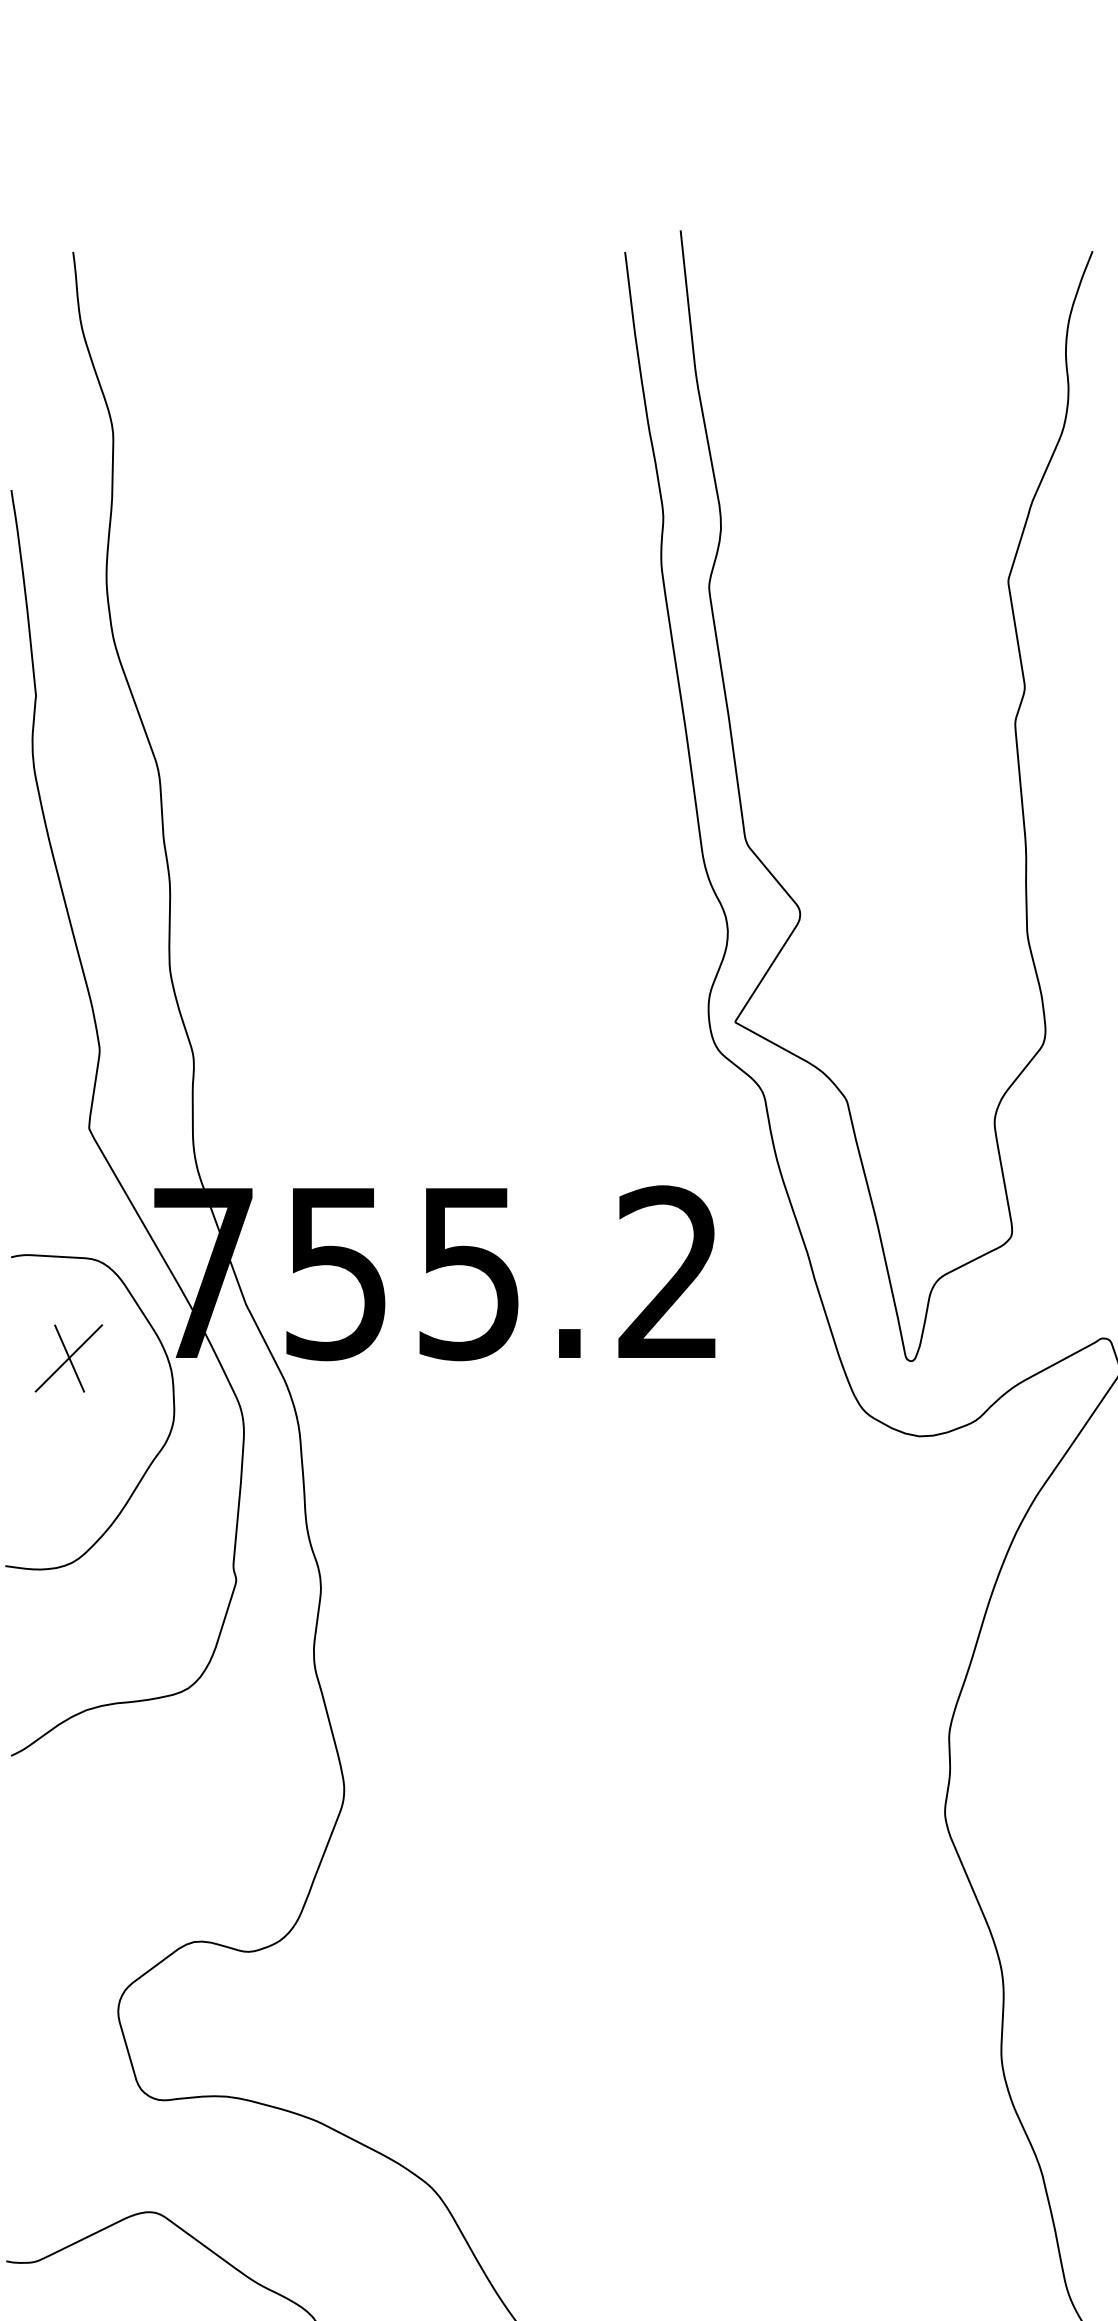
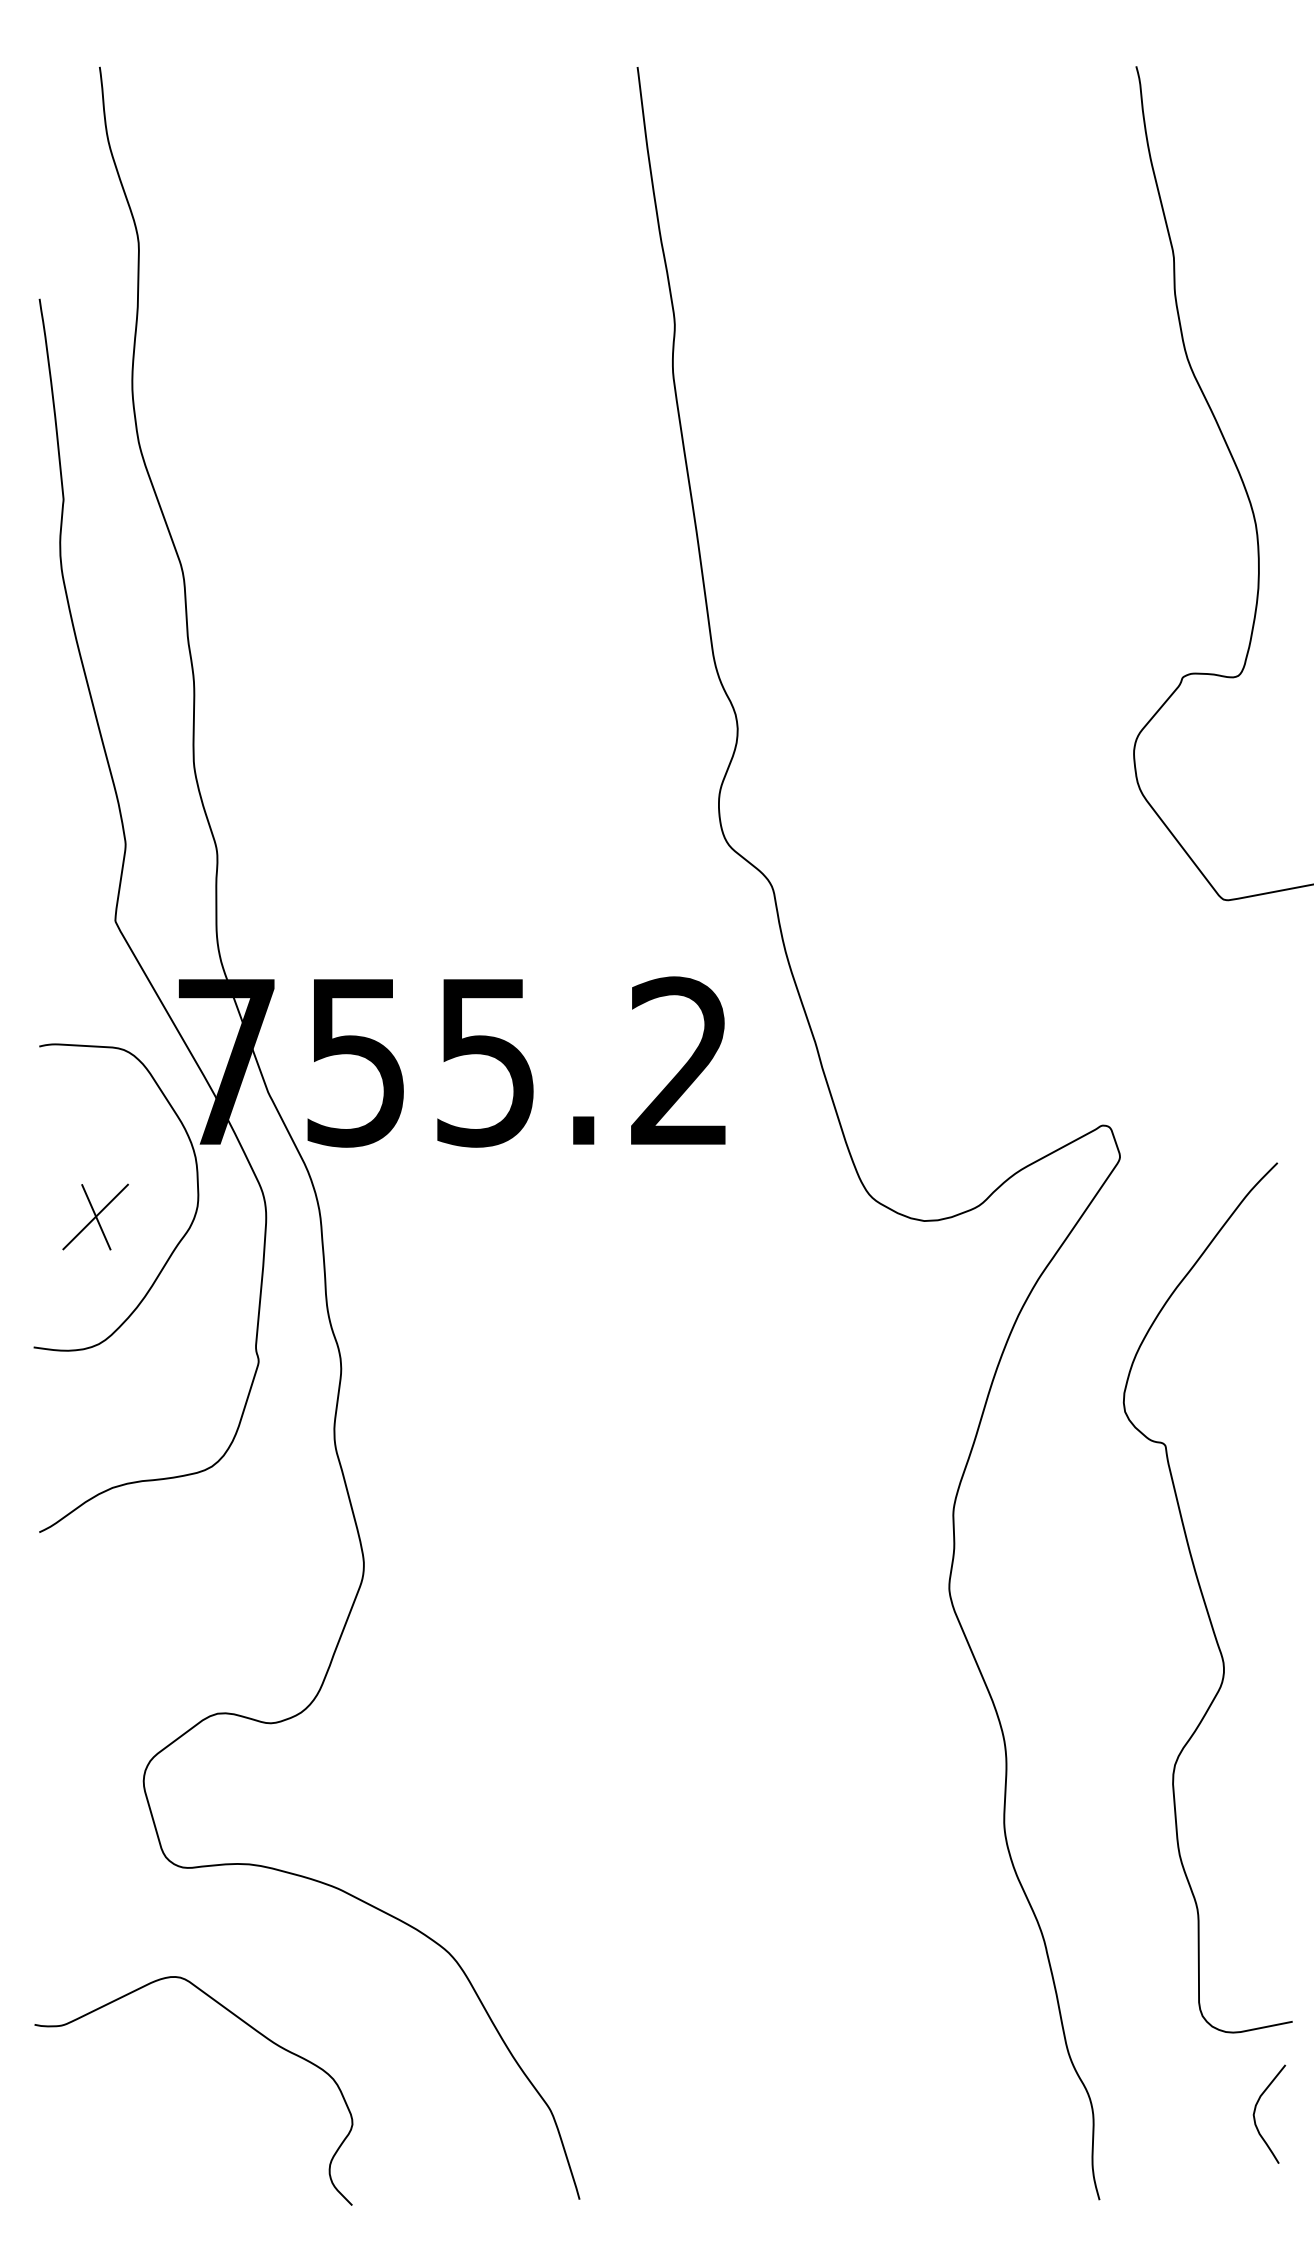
curve: (1019, 784) -> (1021, 585), removed
part: (68, 1357) -> (95, 1216), moved

